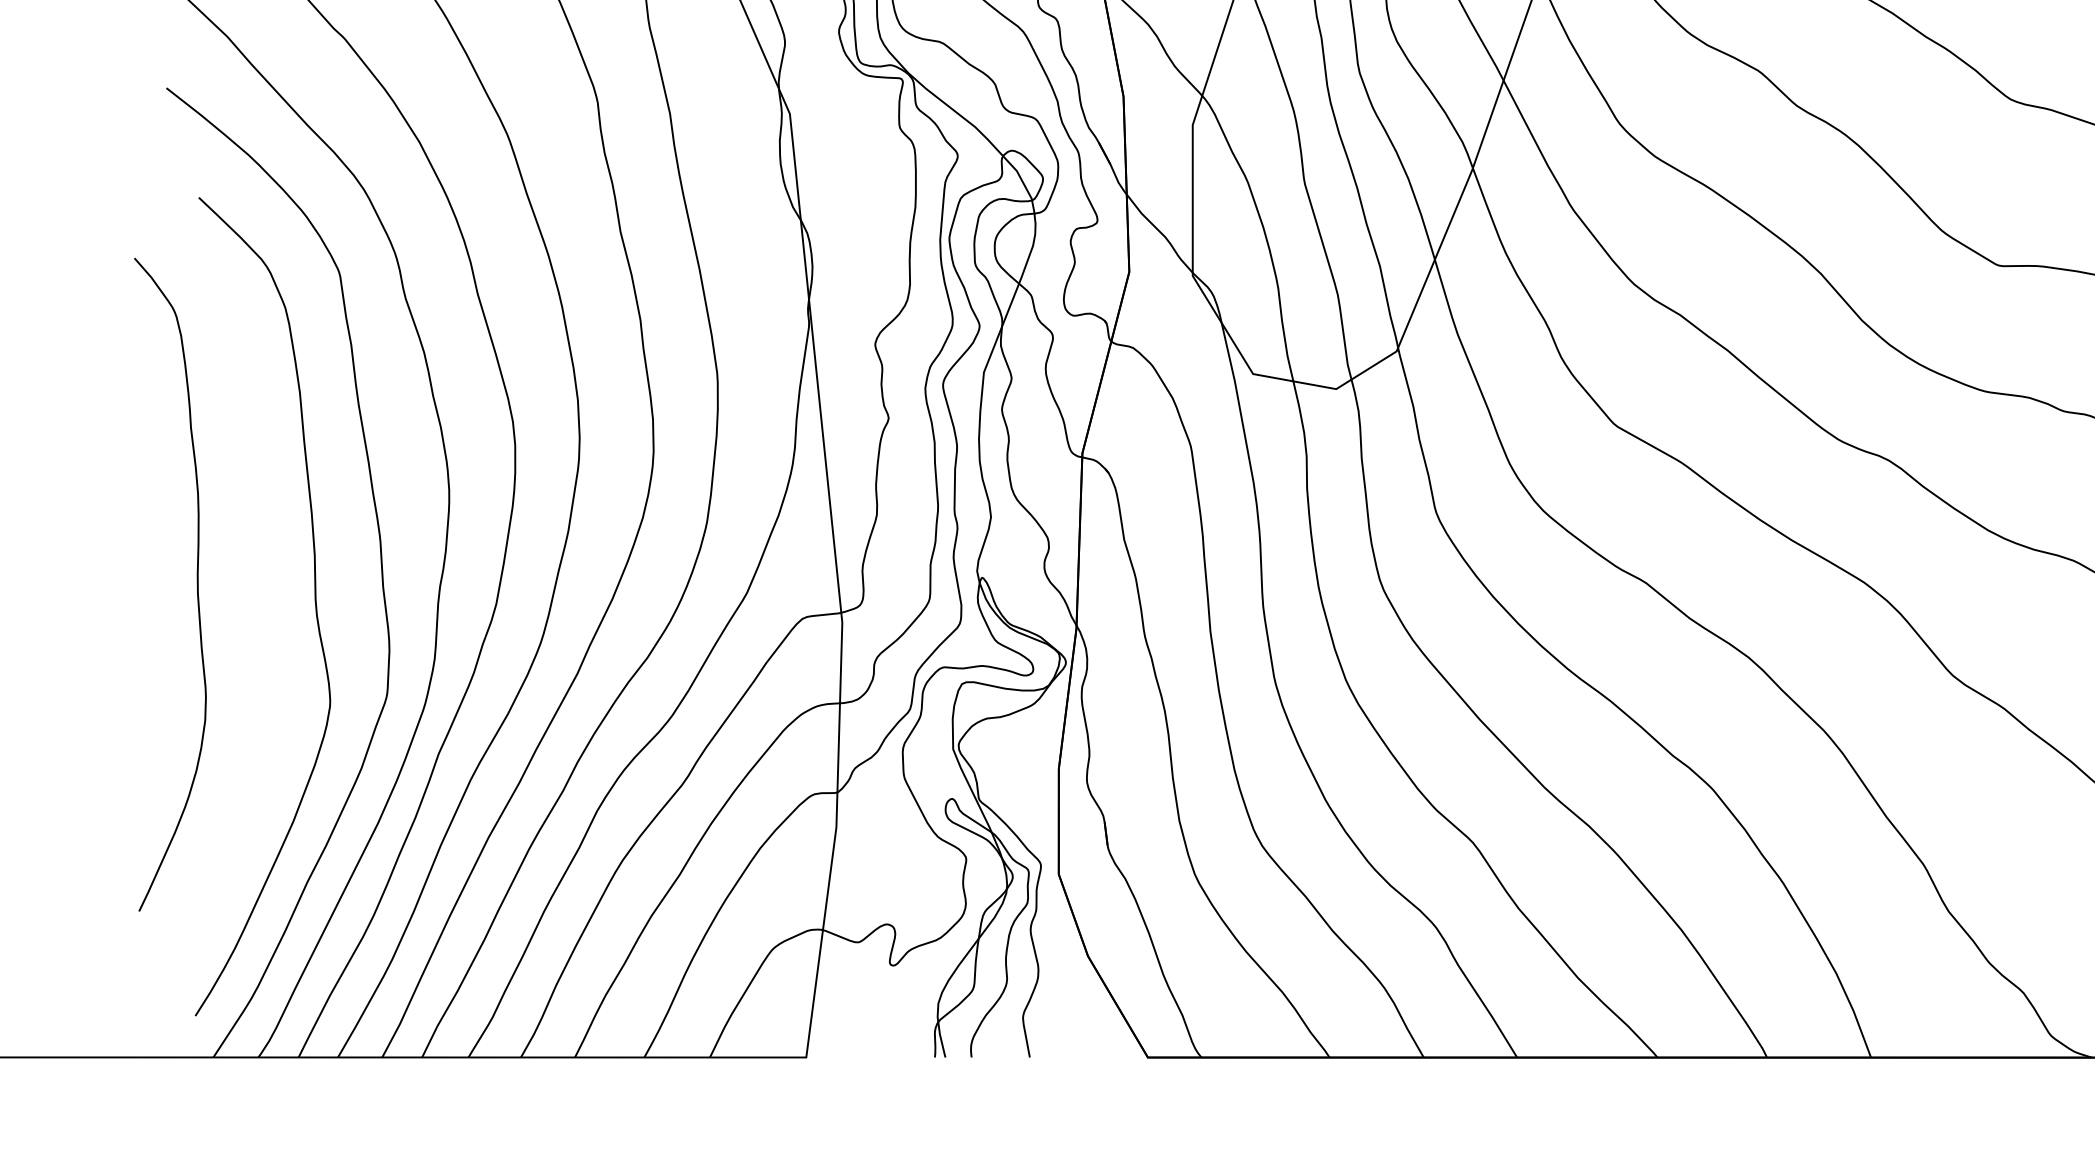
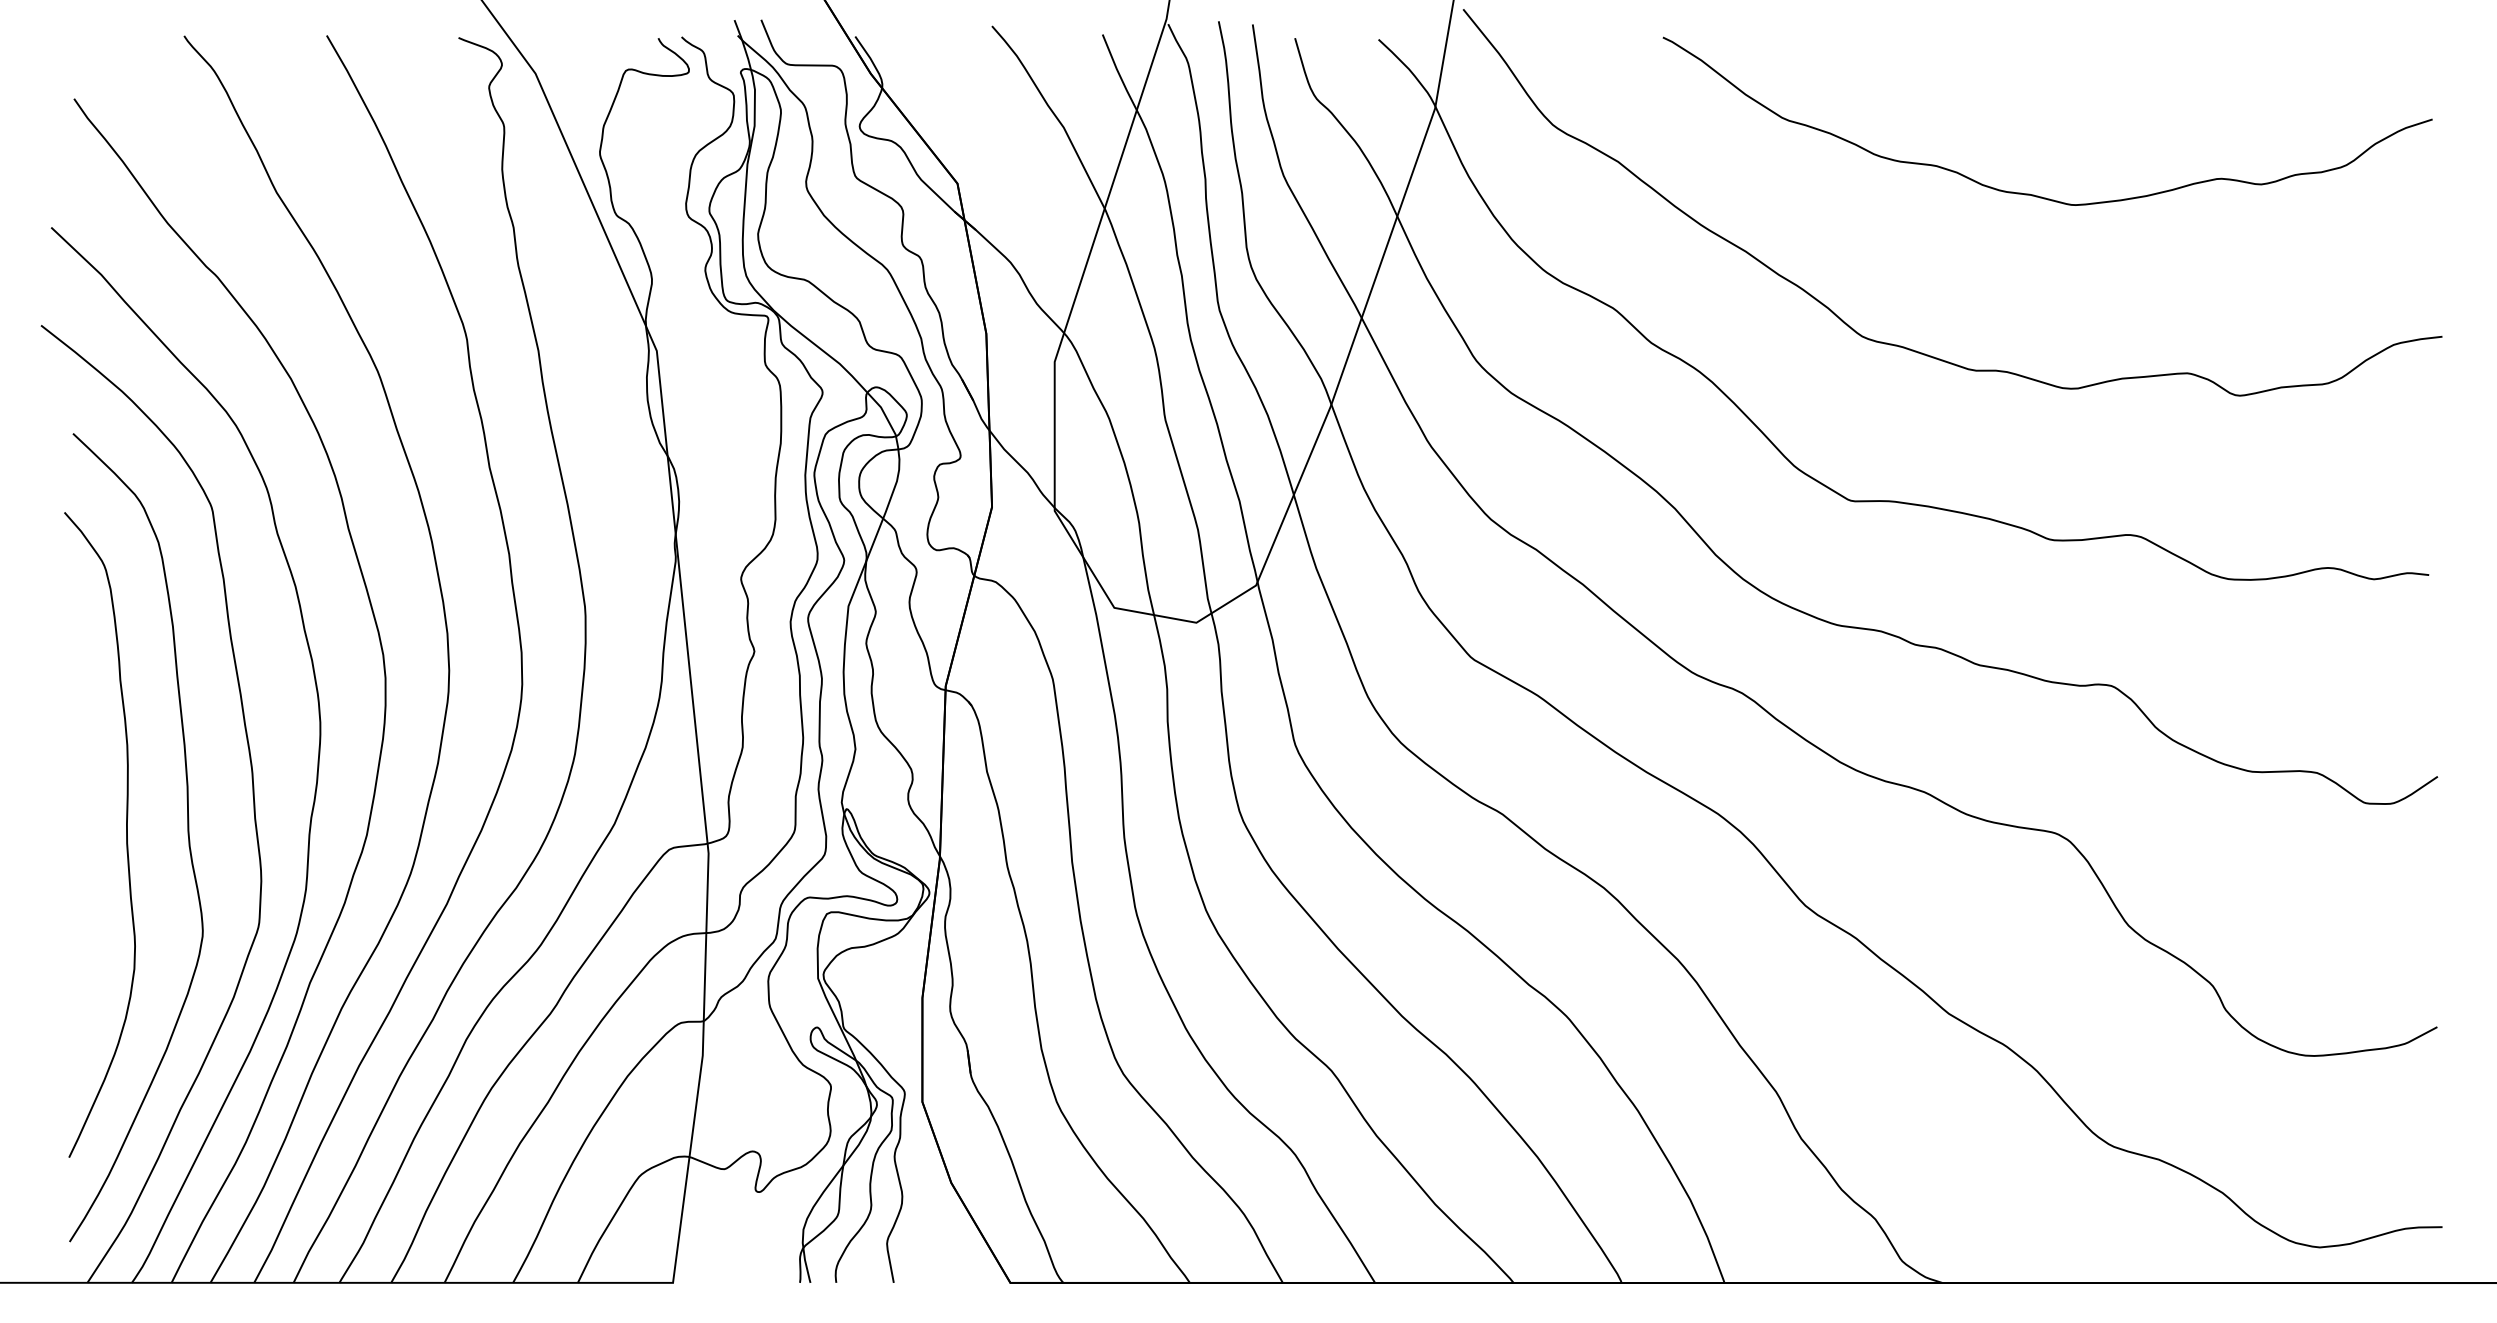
curve: (197, 584) -> (126, 834), moved

